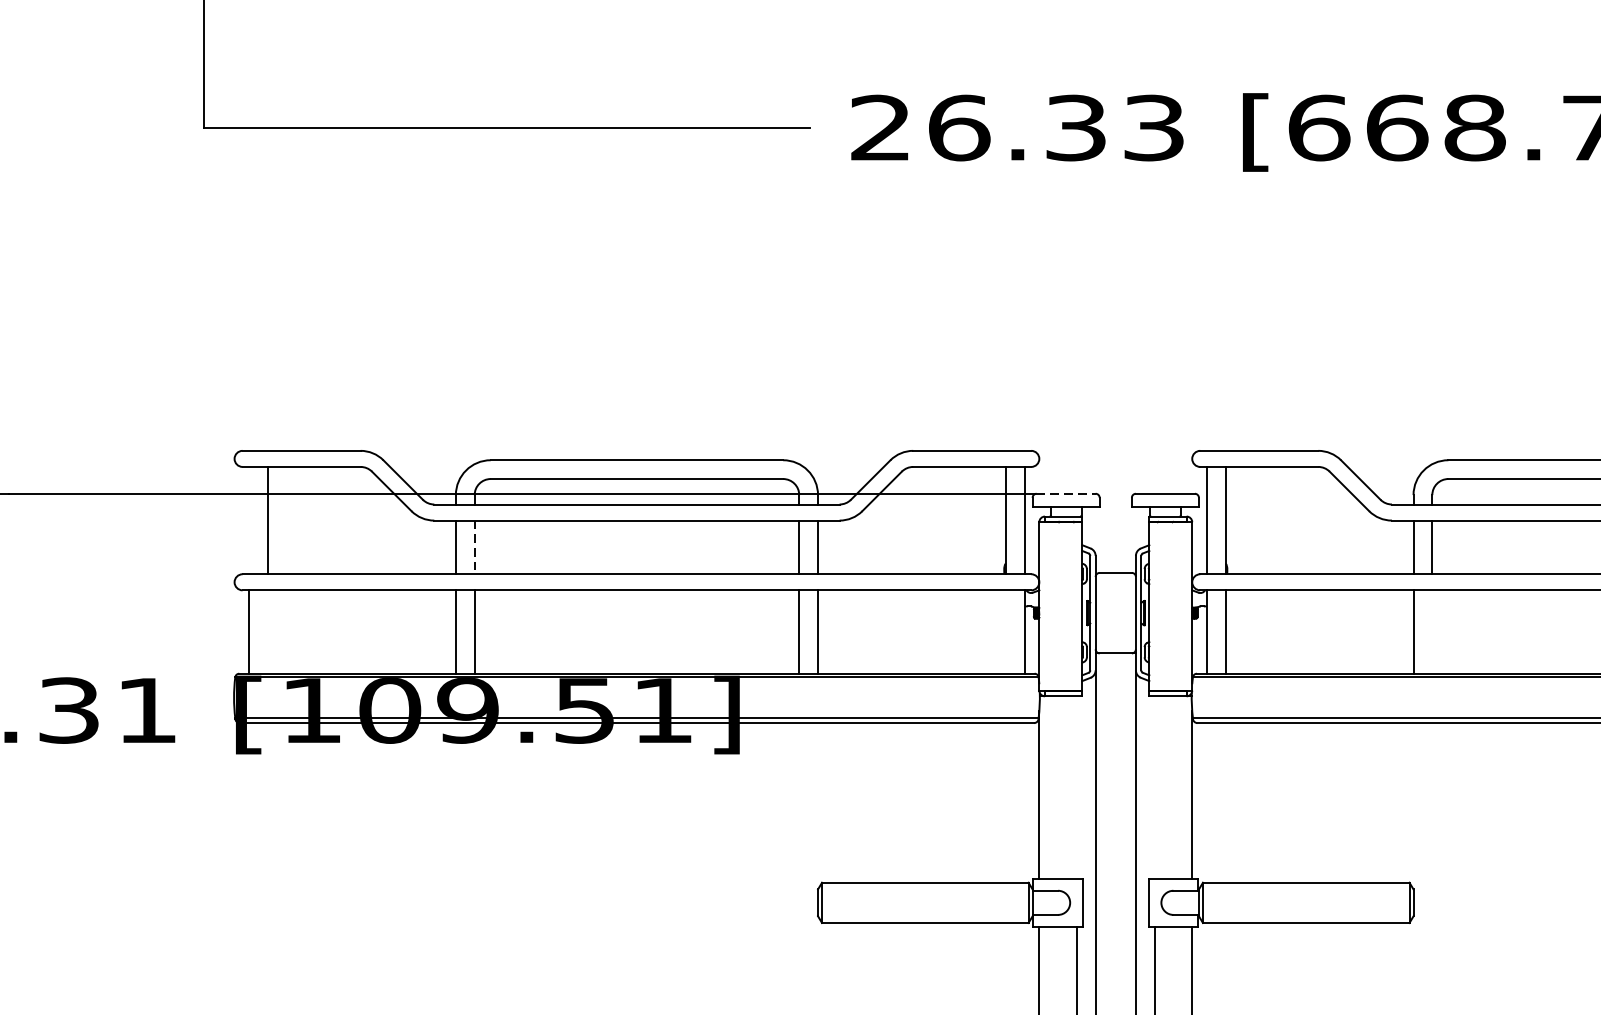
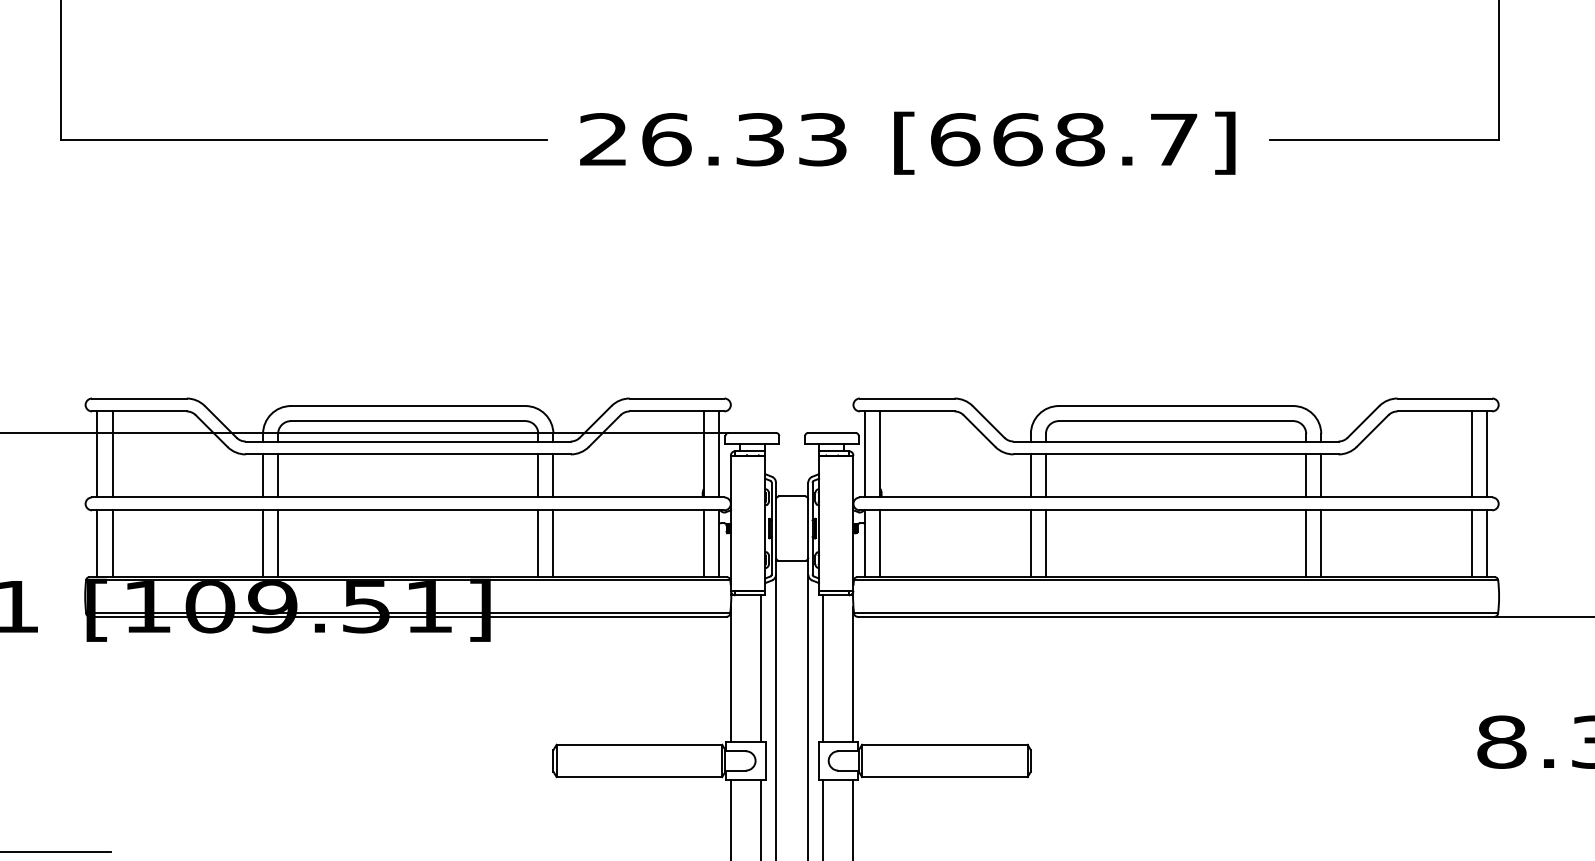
line: (1066, 493) -> (752, 432), dashed -> solid
line: (249, 520) -> (97, 454), added
line: (475, 546) -> (278, 475), dashed -> solid
line: (268, 631) -> (112, 543), added
line: (1005, 631) -> (703, 543), added
line: (1431, 631) -> (1045, 543), added
line: (1076, 787) -> (760, 668), added
line: (1154, 787) -> (823, 668), added

